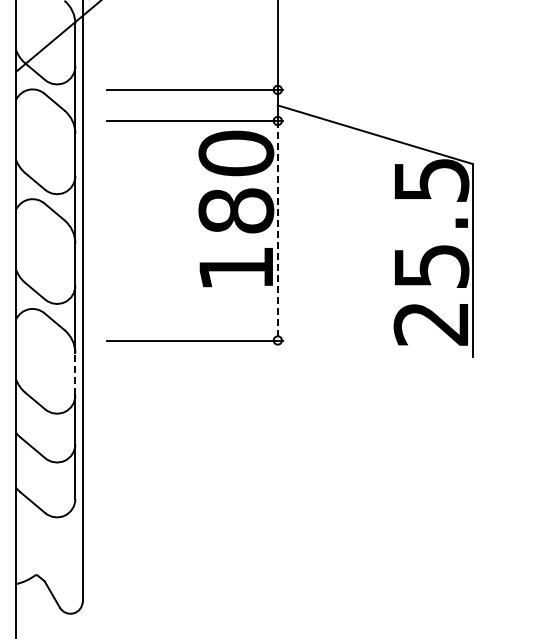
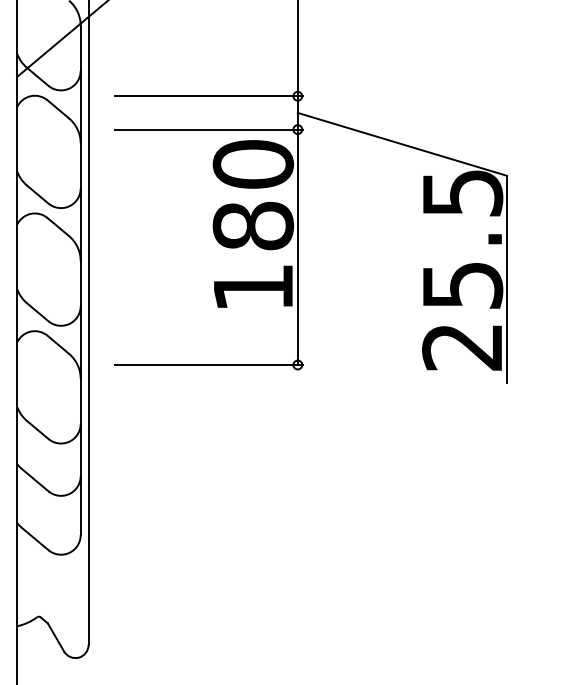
line: (277, 230) -> (297, 247), dashed -> solid
line: (75, 373) -> (80, 400), dashed -> solid

